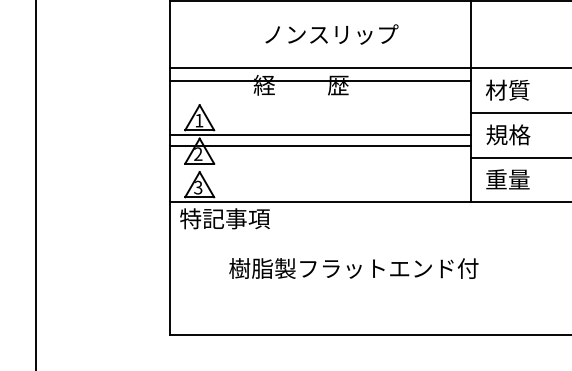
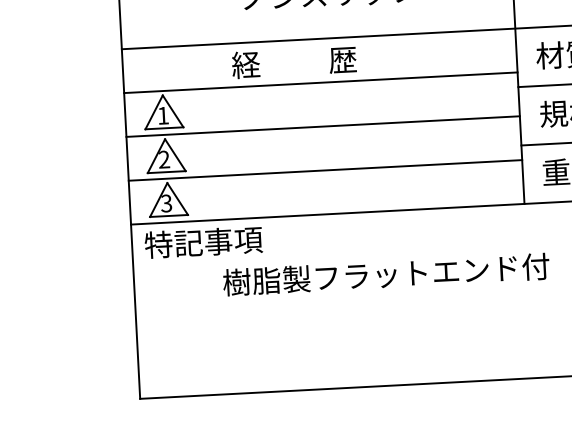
line: (320, 80) -> (320, 82), moved
line: (320, 145) -> (325, 170), moved
text: (353, 268) -> (385, 274), moved

